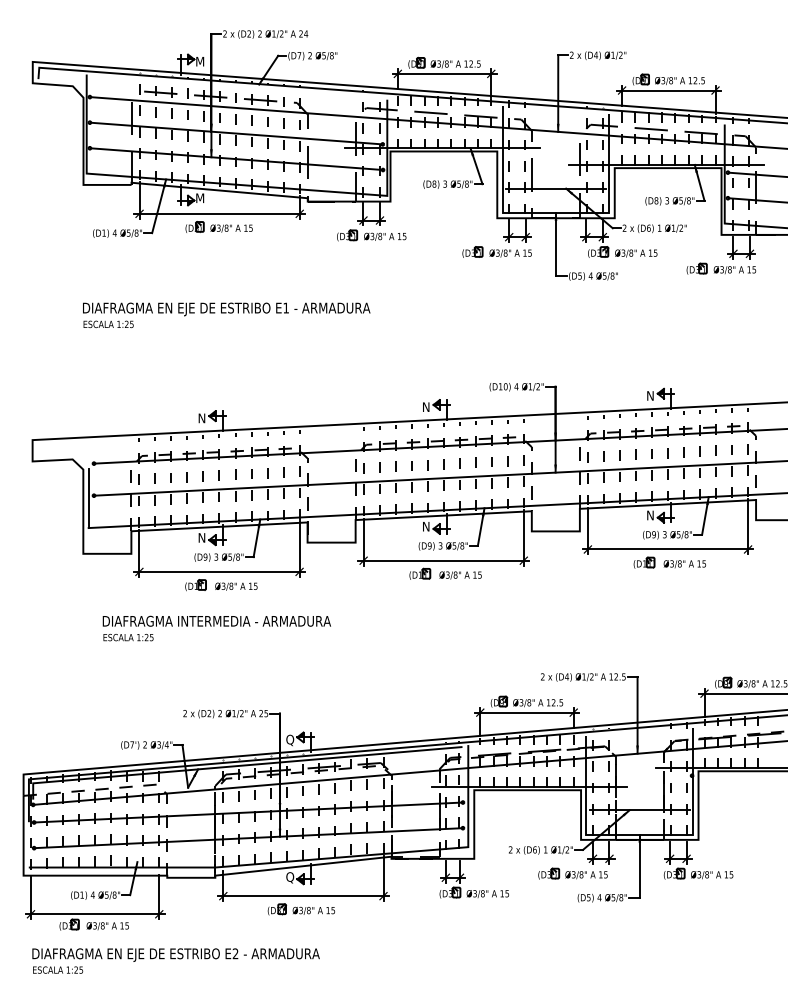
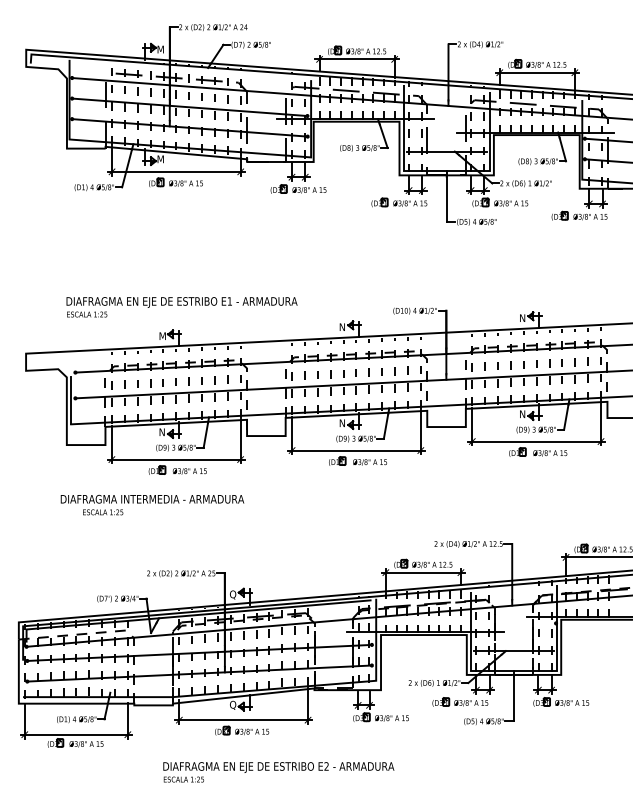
text: (226, 315) -> (181, 307), moved
text: (203, 418) -> (163, 336), N -> M
text: (216, 620) -> (152, 498), moved
text: (175, 960) -> (278, 771), moved

